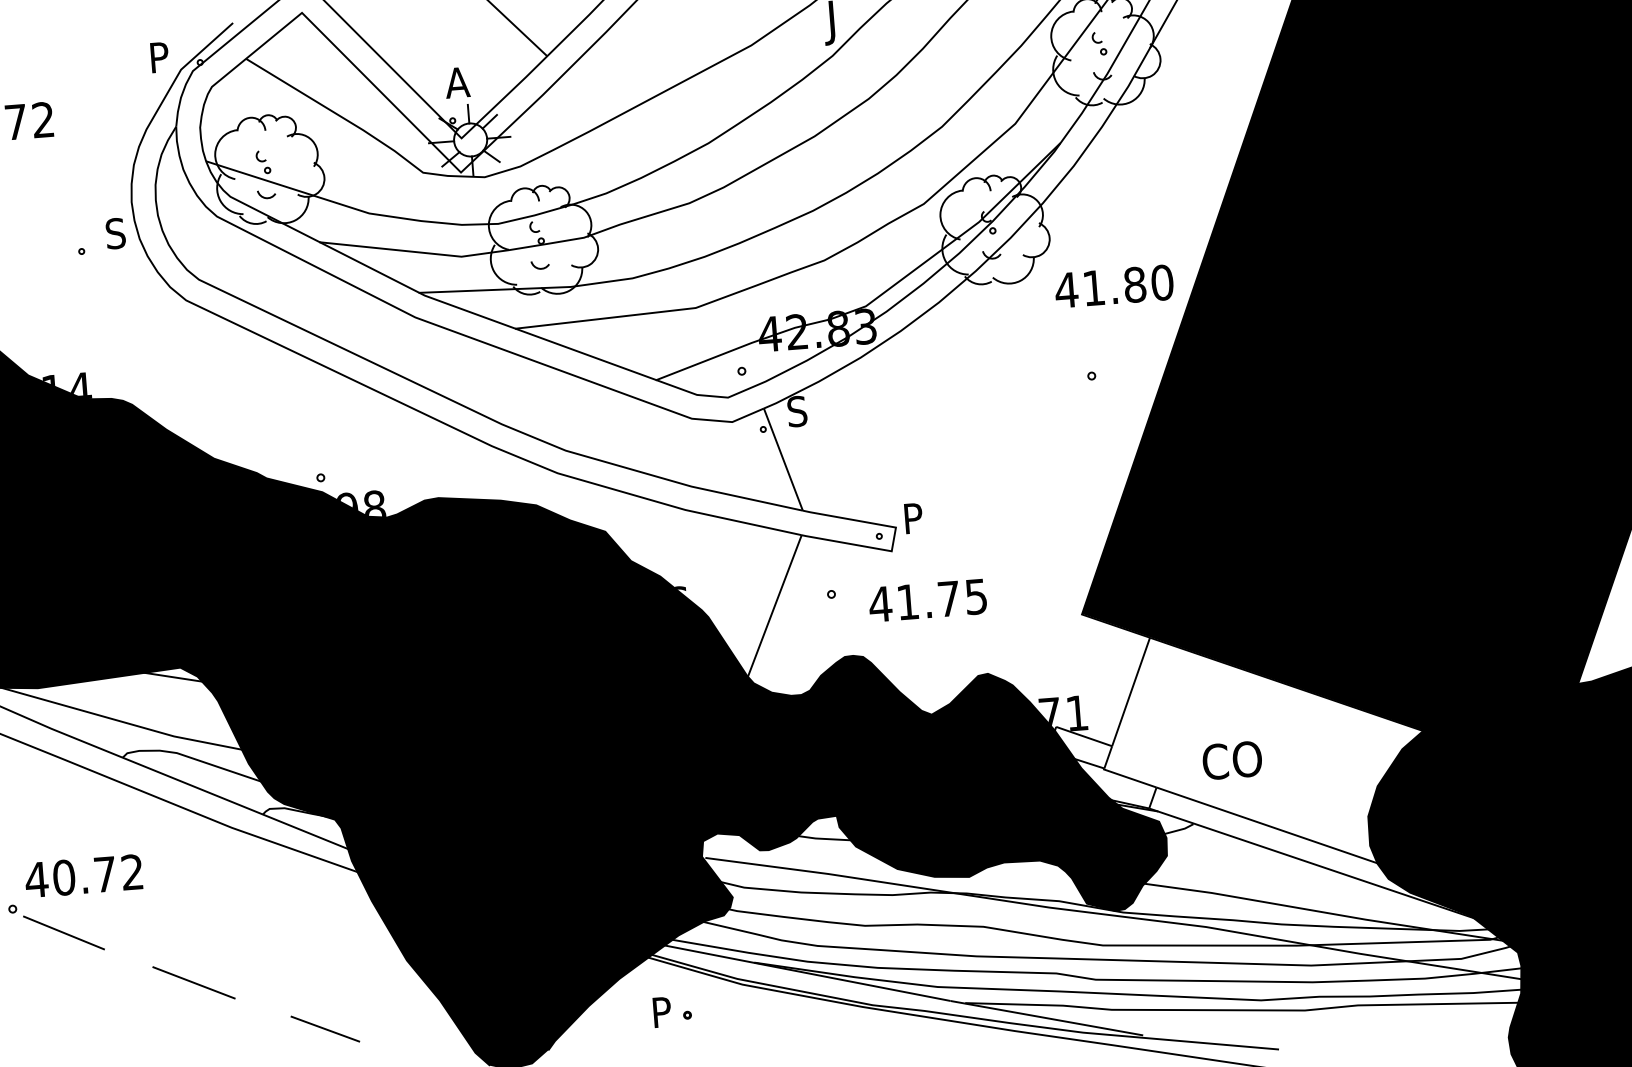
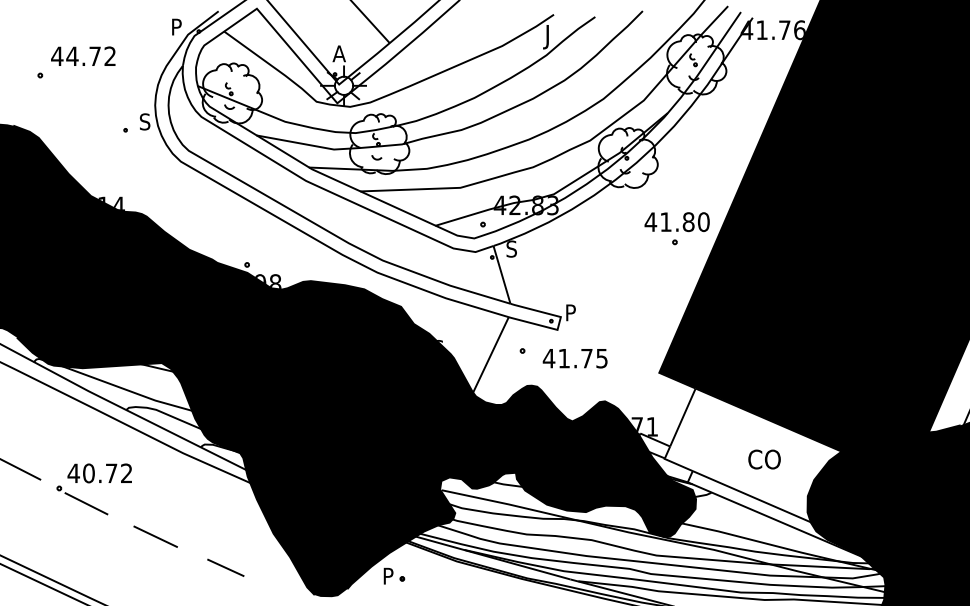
text: (1113, 287) -> (676, 222), moved
text: (1232, 760) -> (764, 459), moved
part: (672, 1010) -> (394, 575), moved

